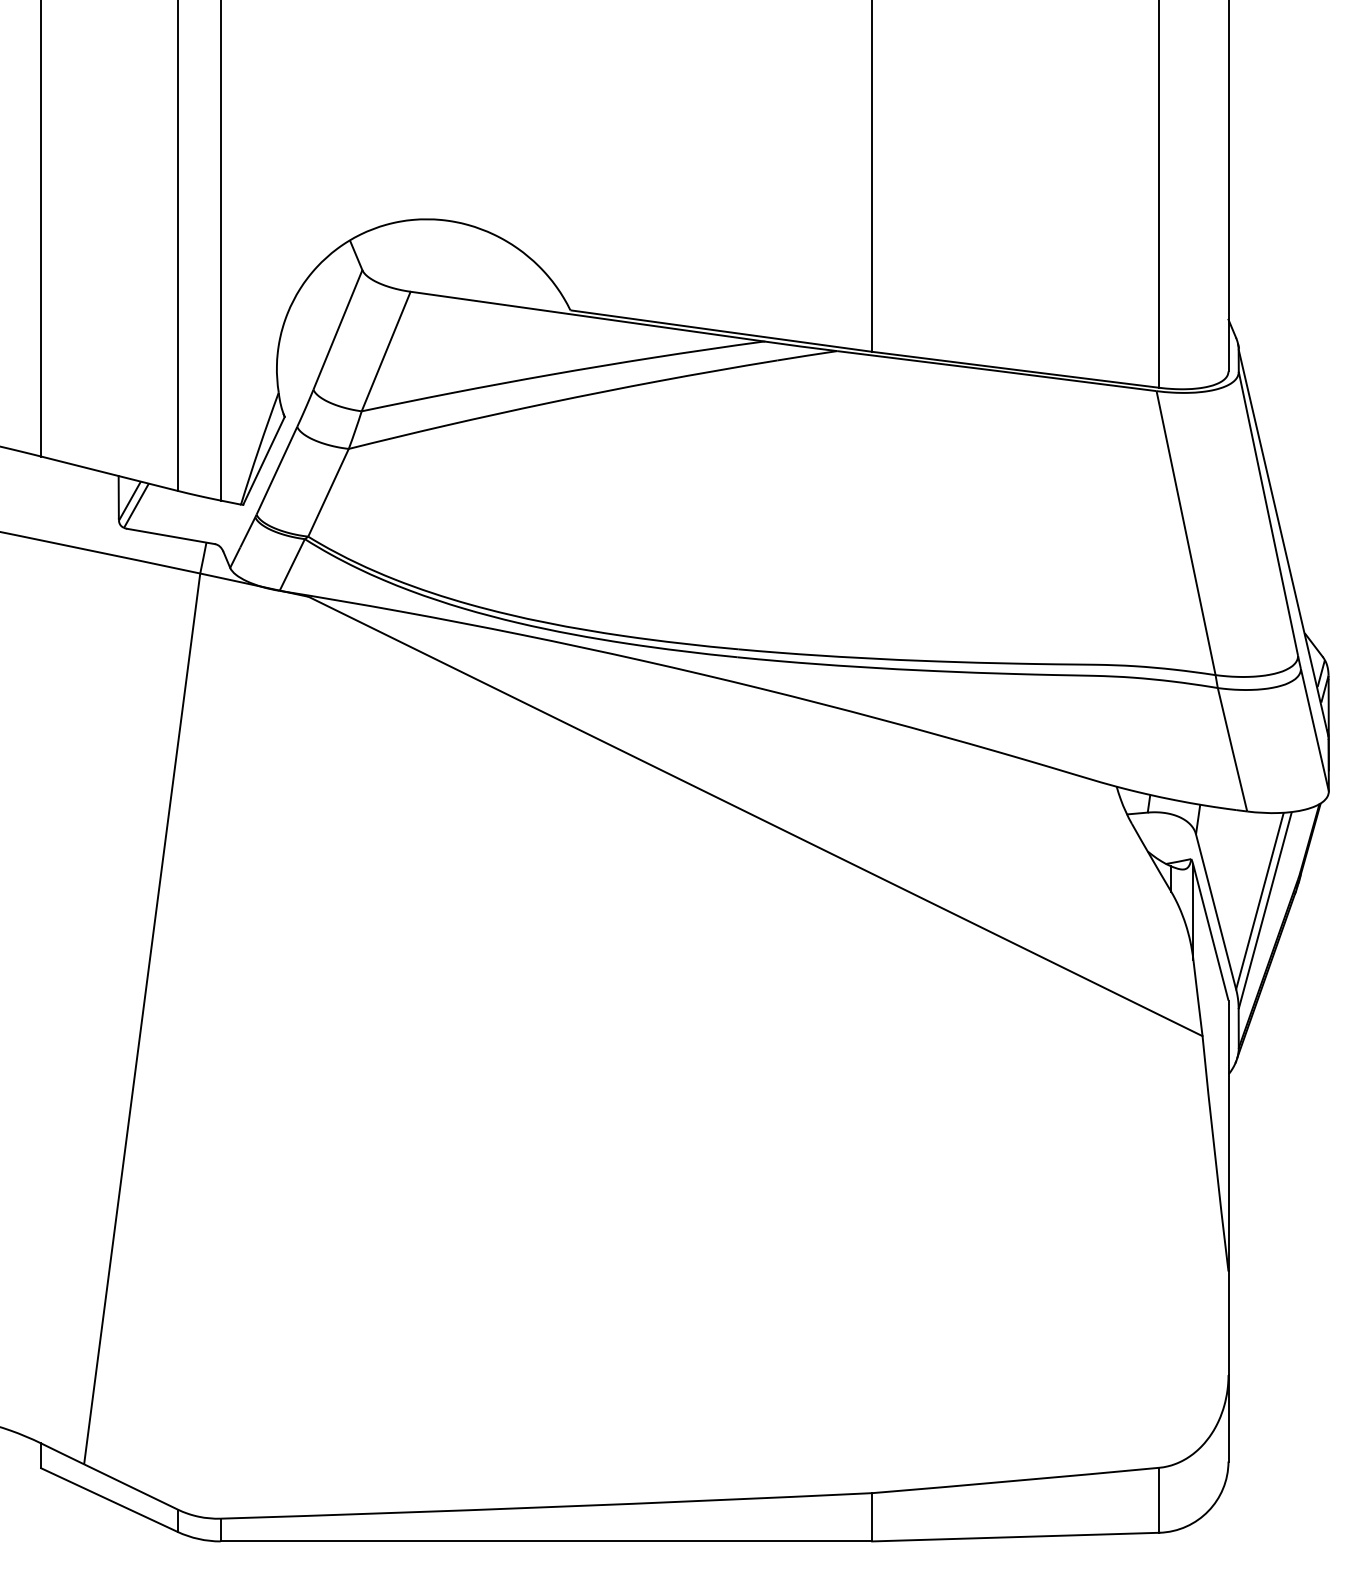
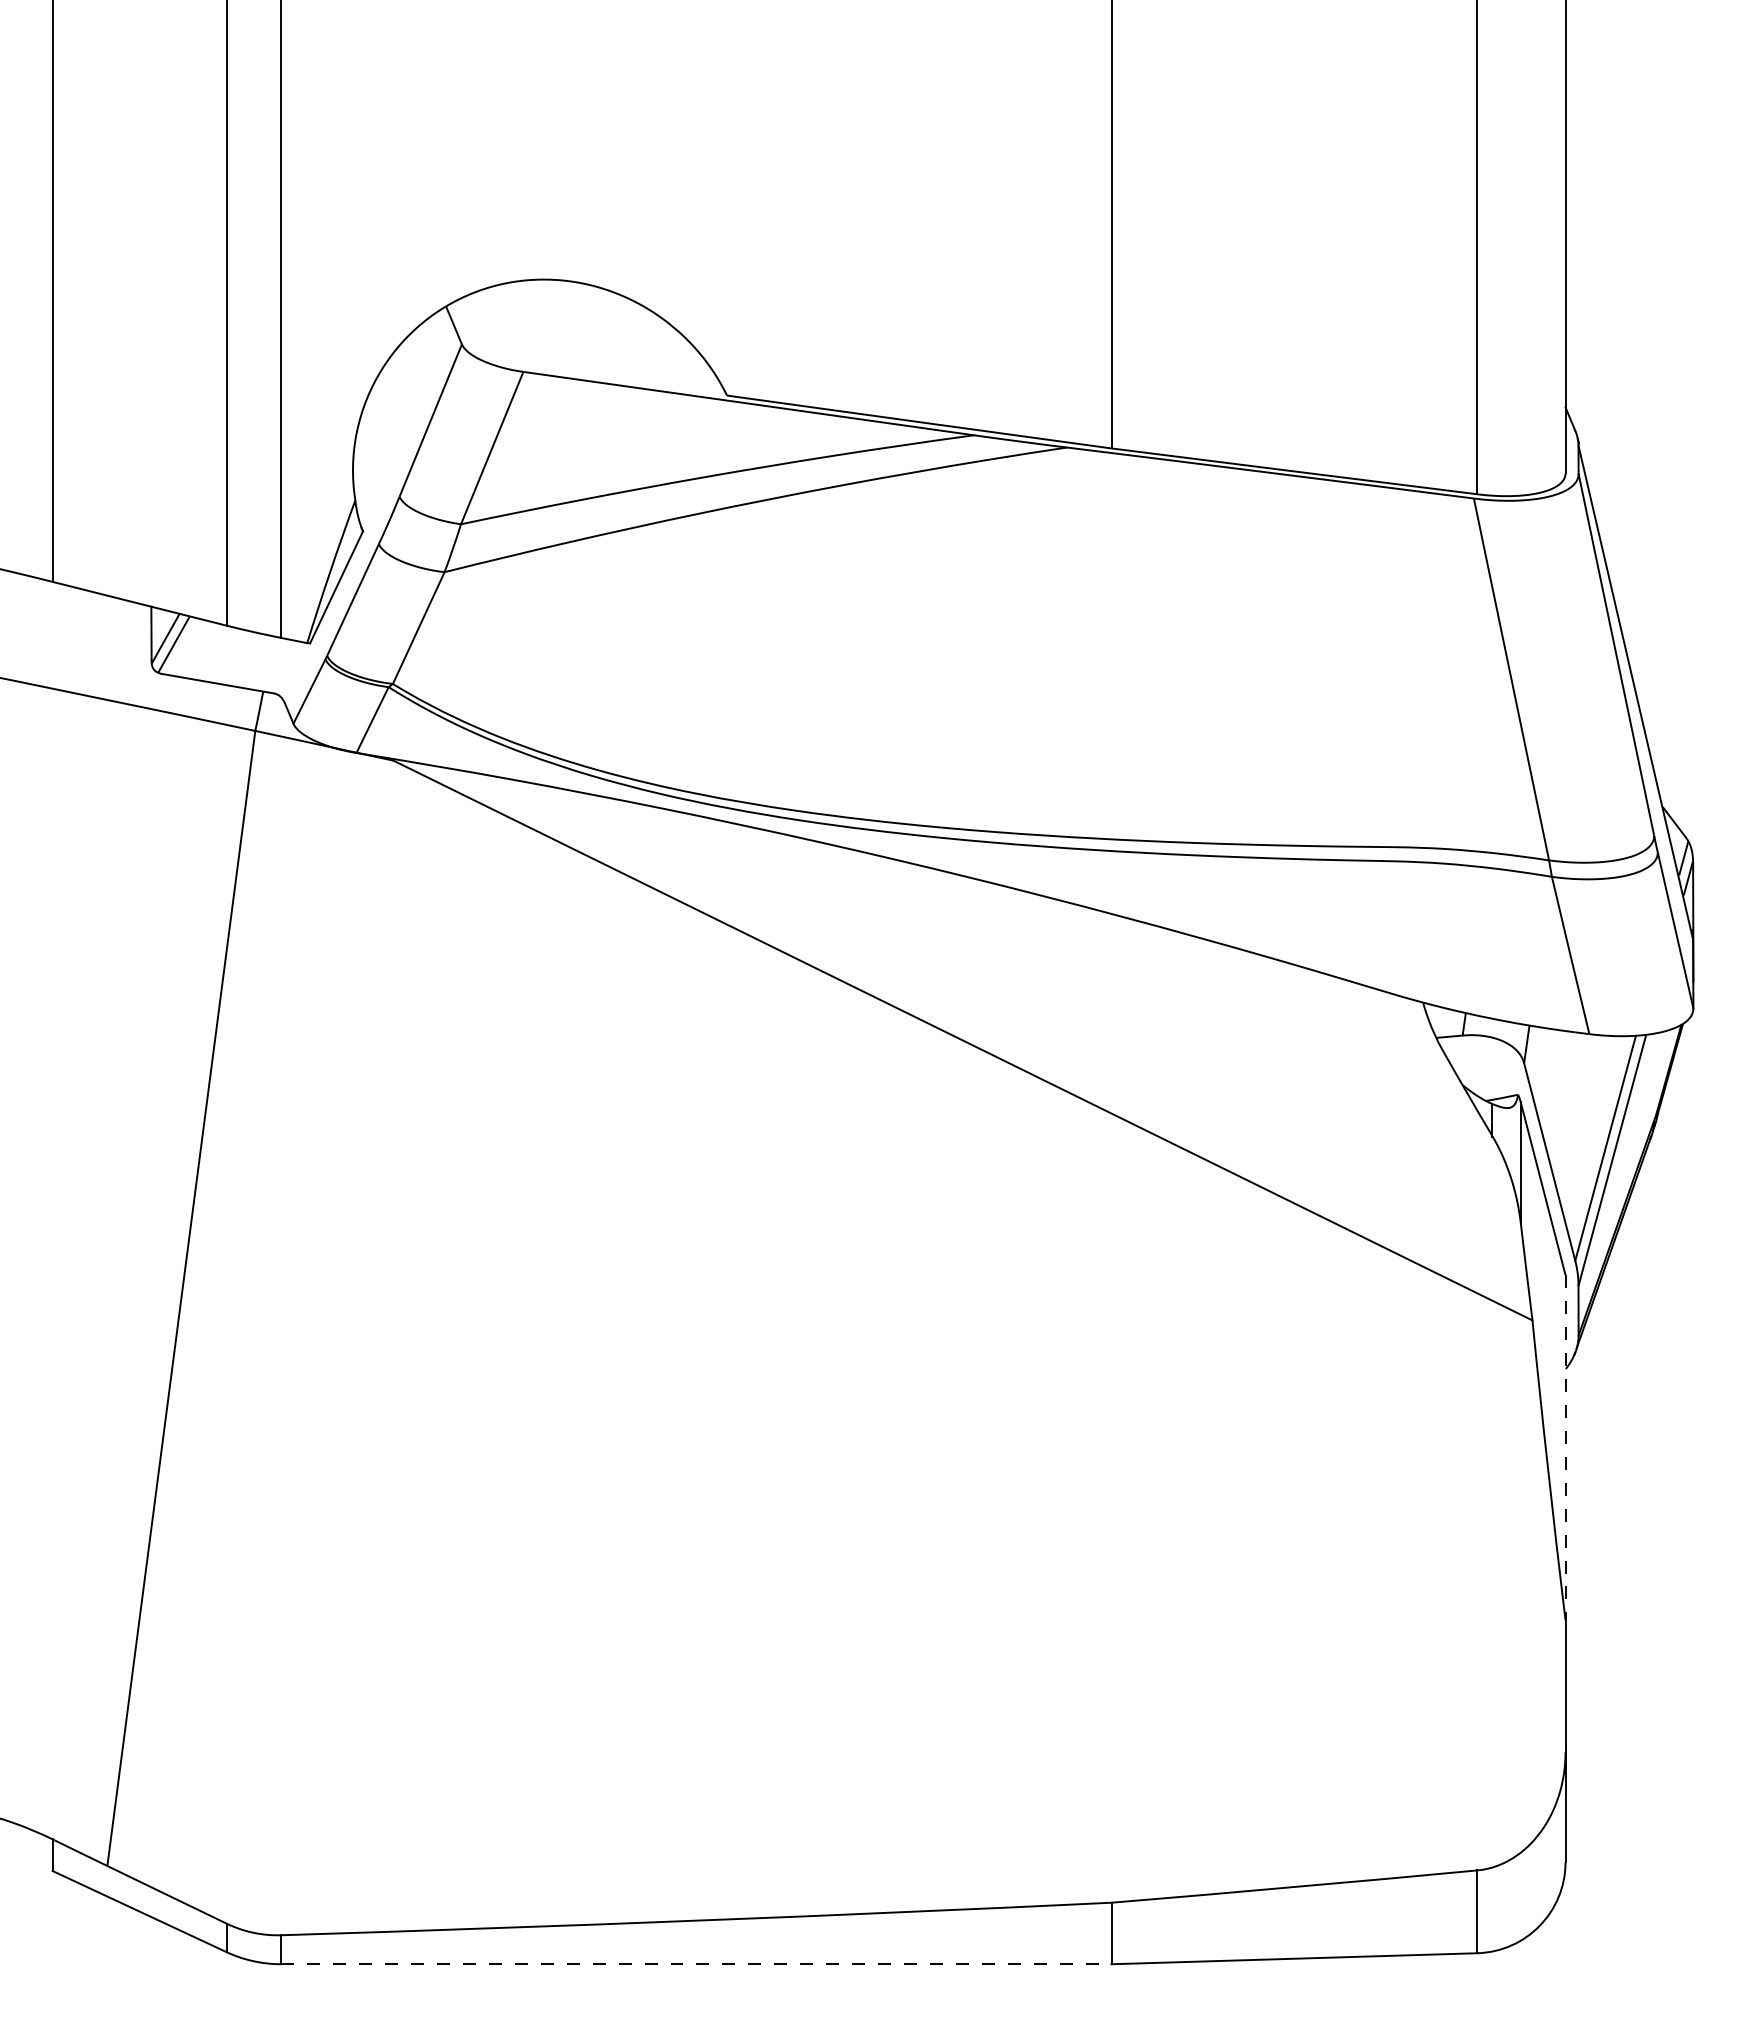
line: (1228, 1135) -> (1565, 1447), solid -> dashed
line: (546, 1541) -> (696, 1964), solid -> dashed

